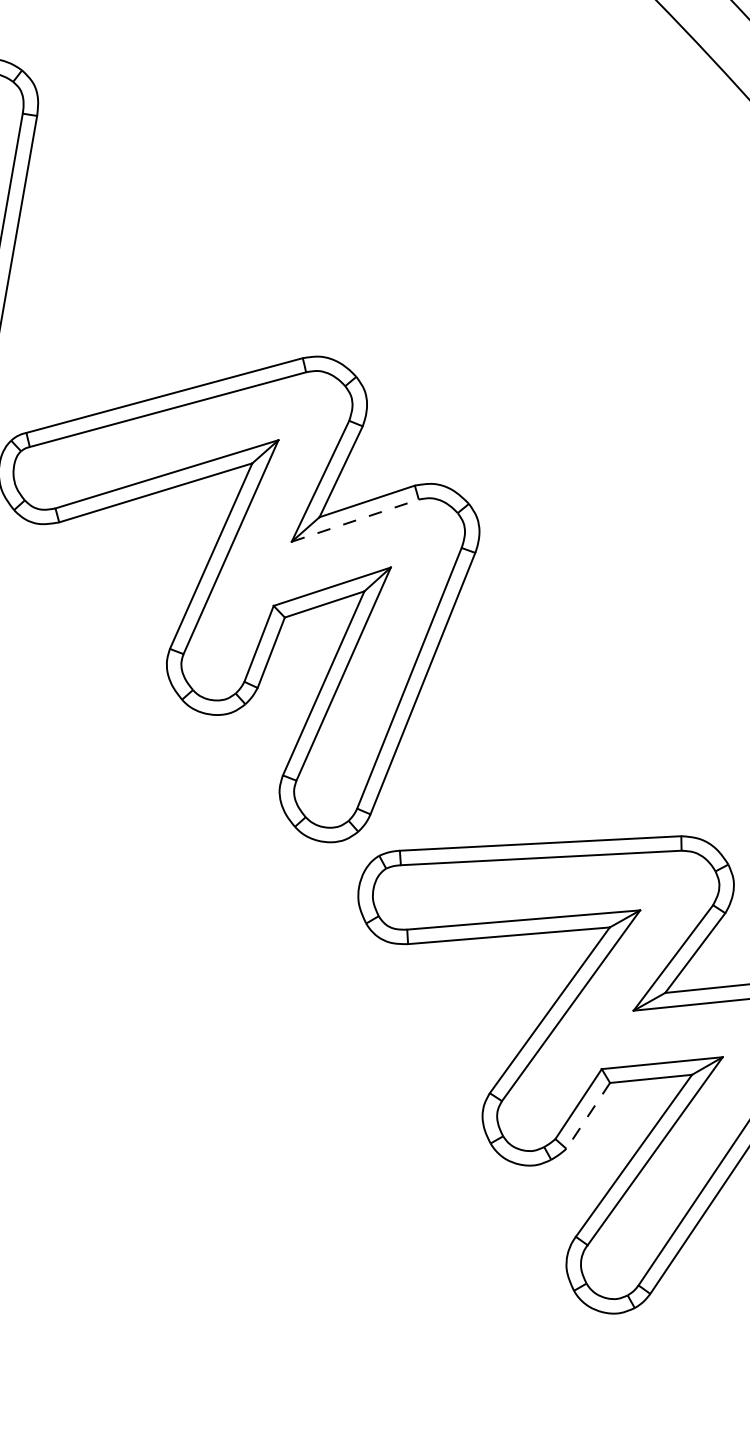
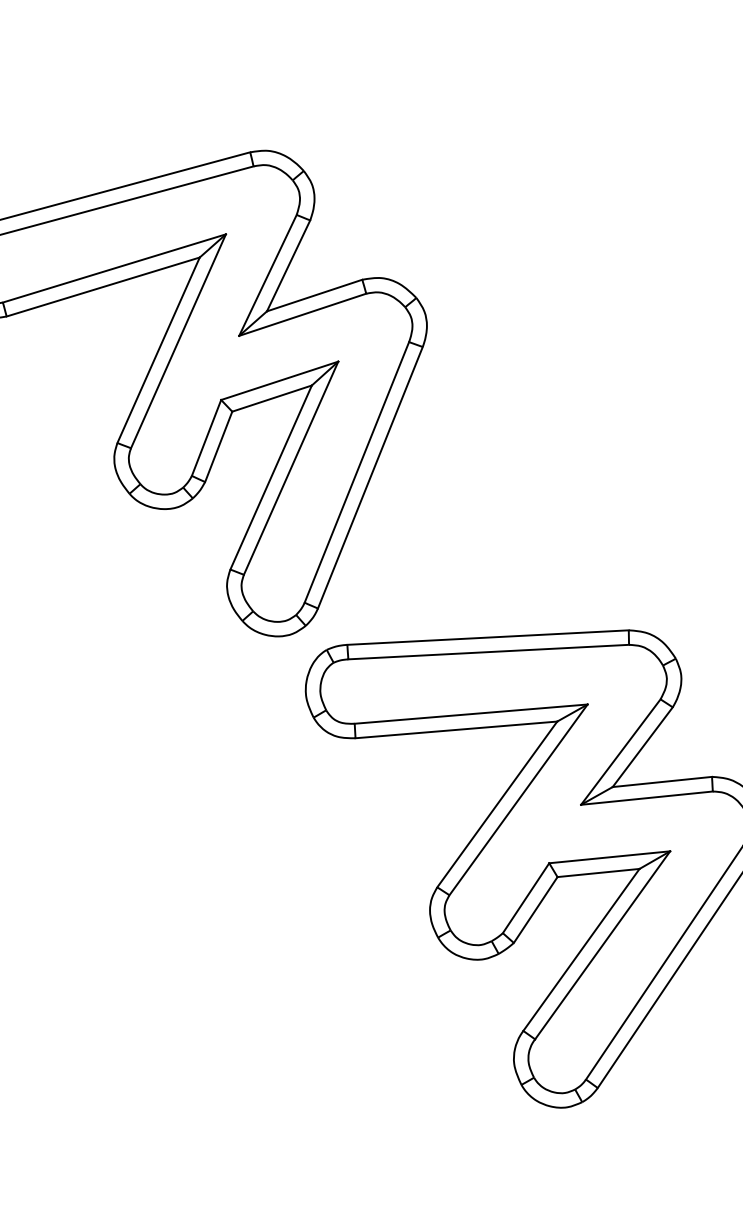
line: (355, 520) -> (302, 314), dashed -> solid
line: (588, 1115) -> (535, 909), dashed -> solid

